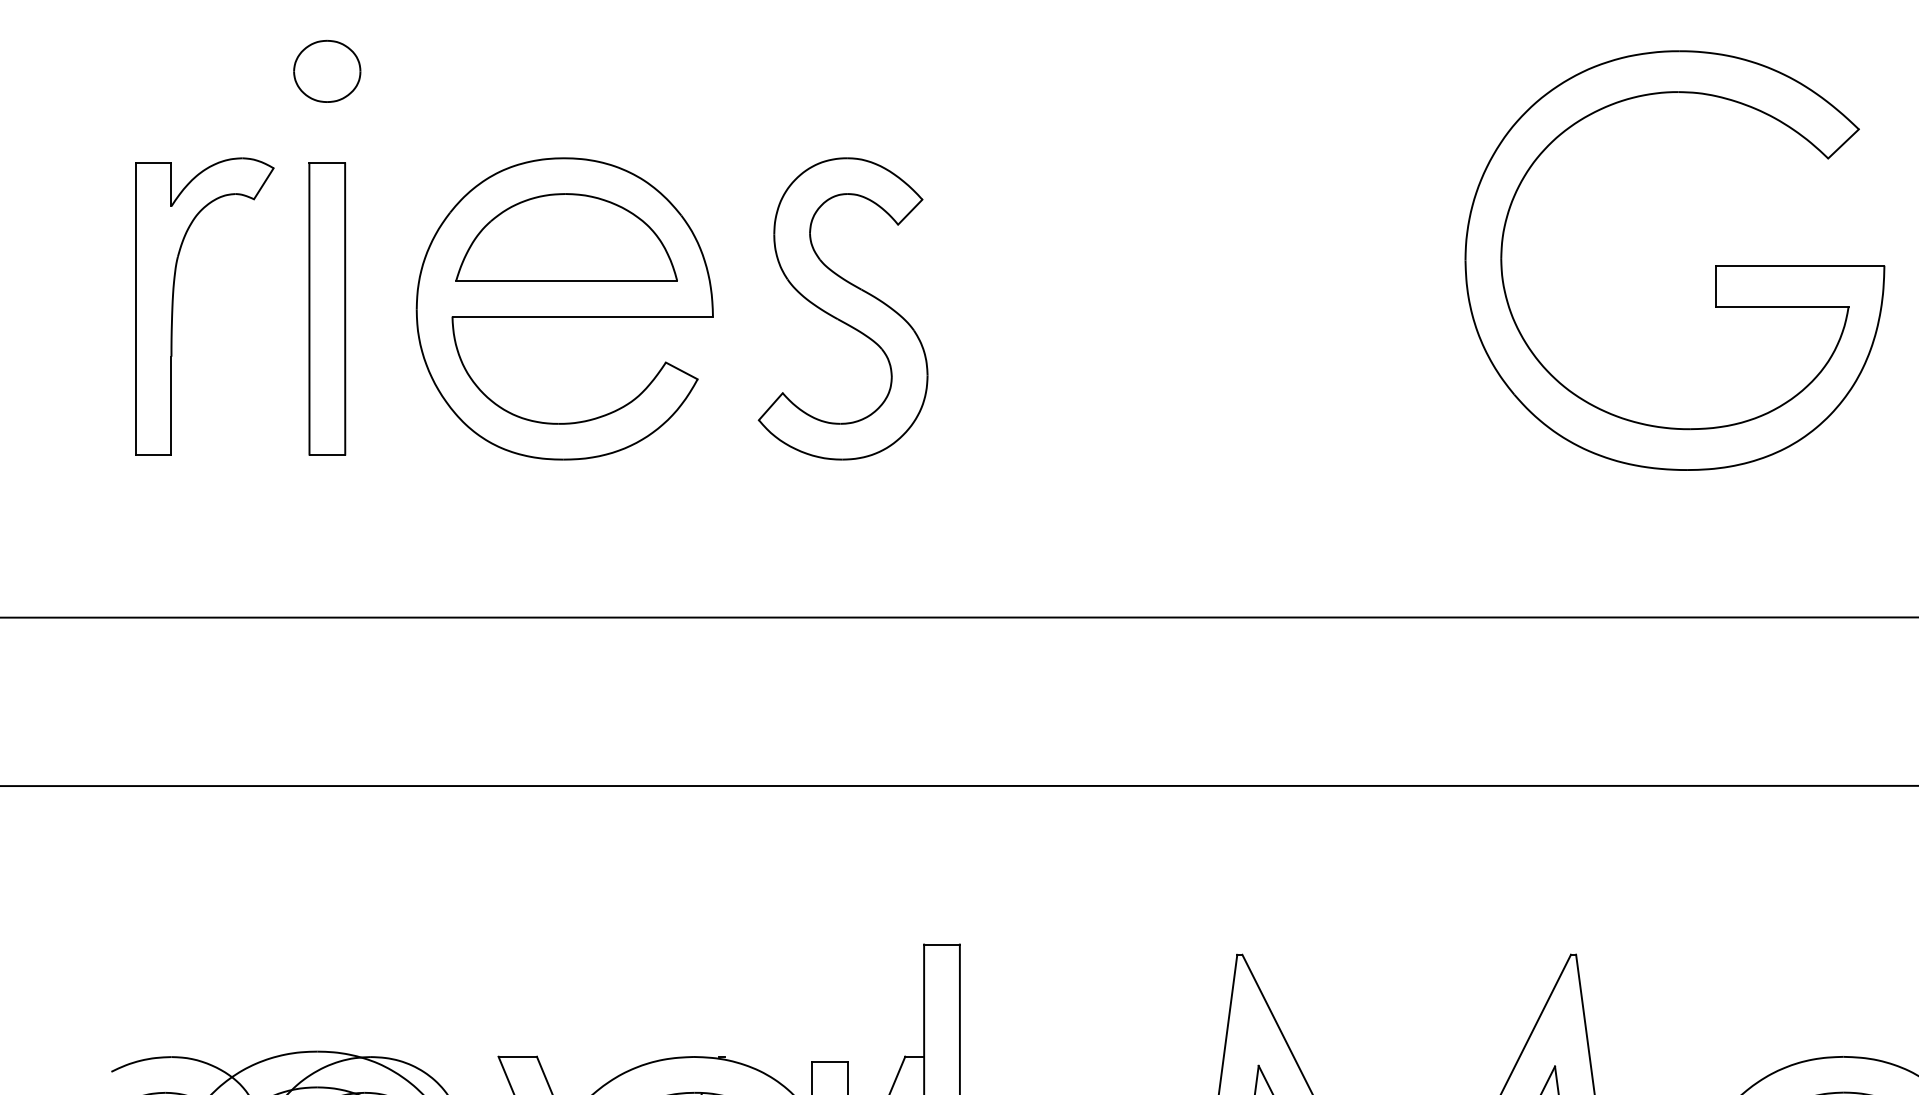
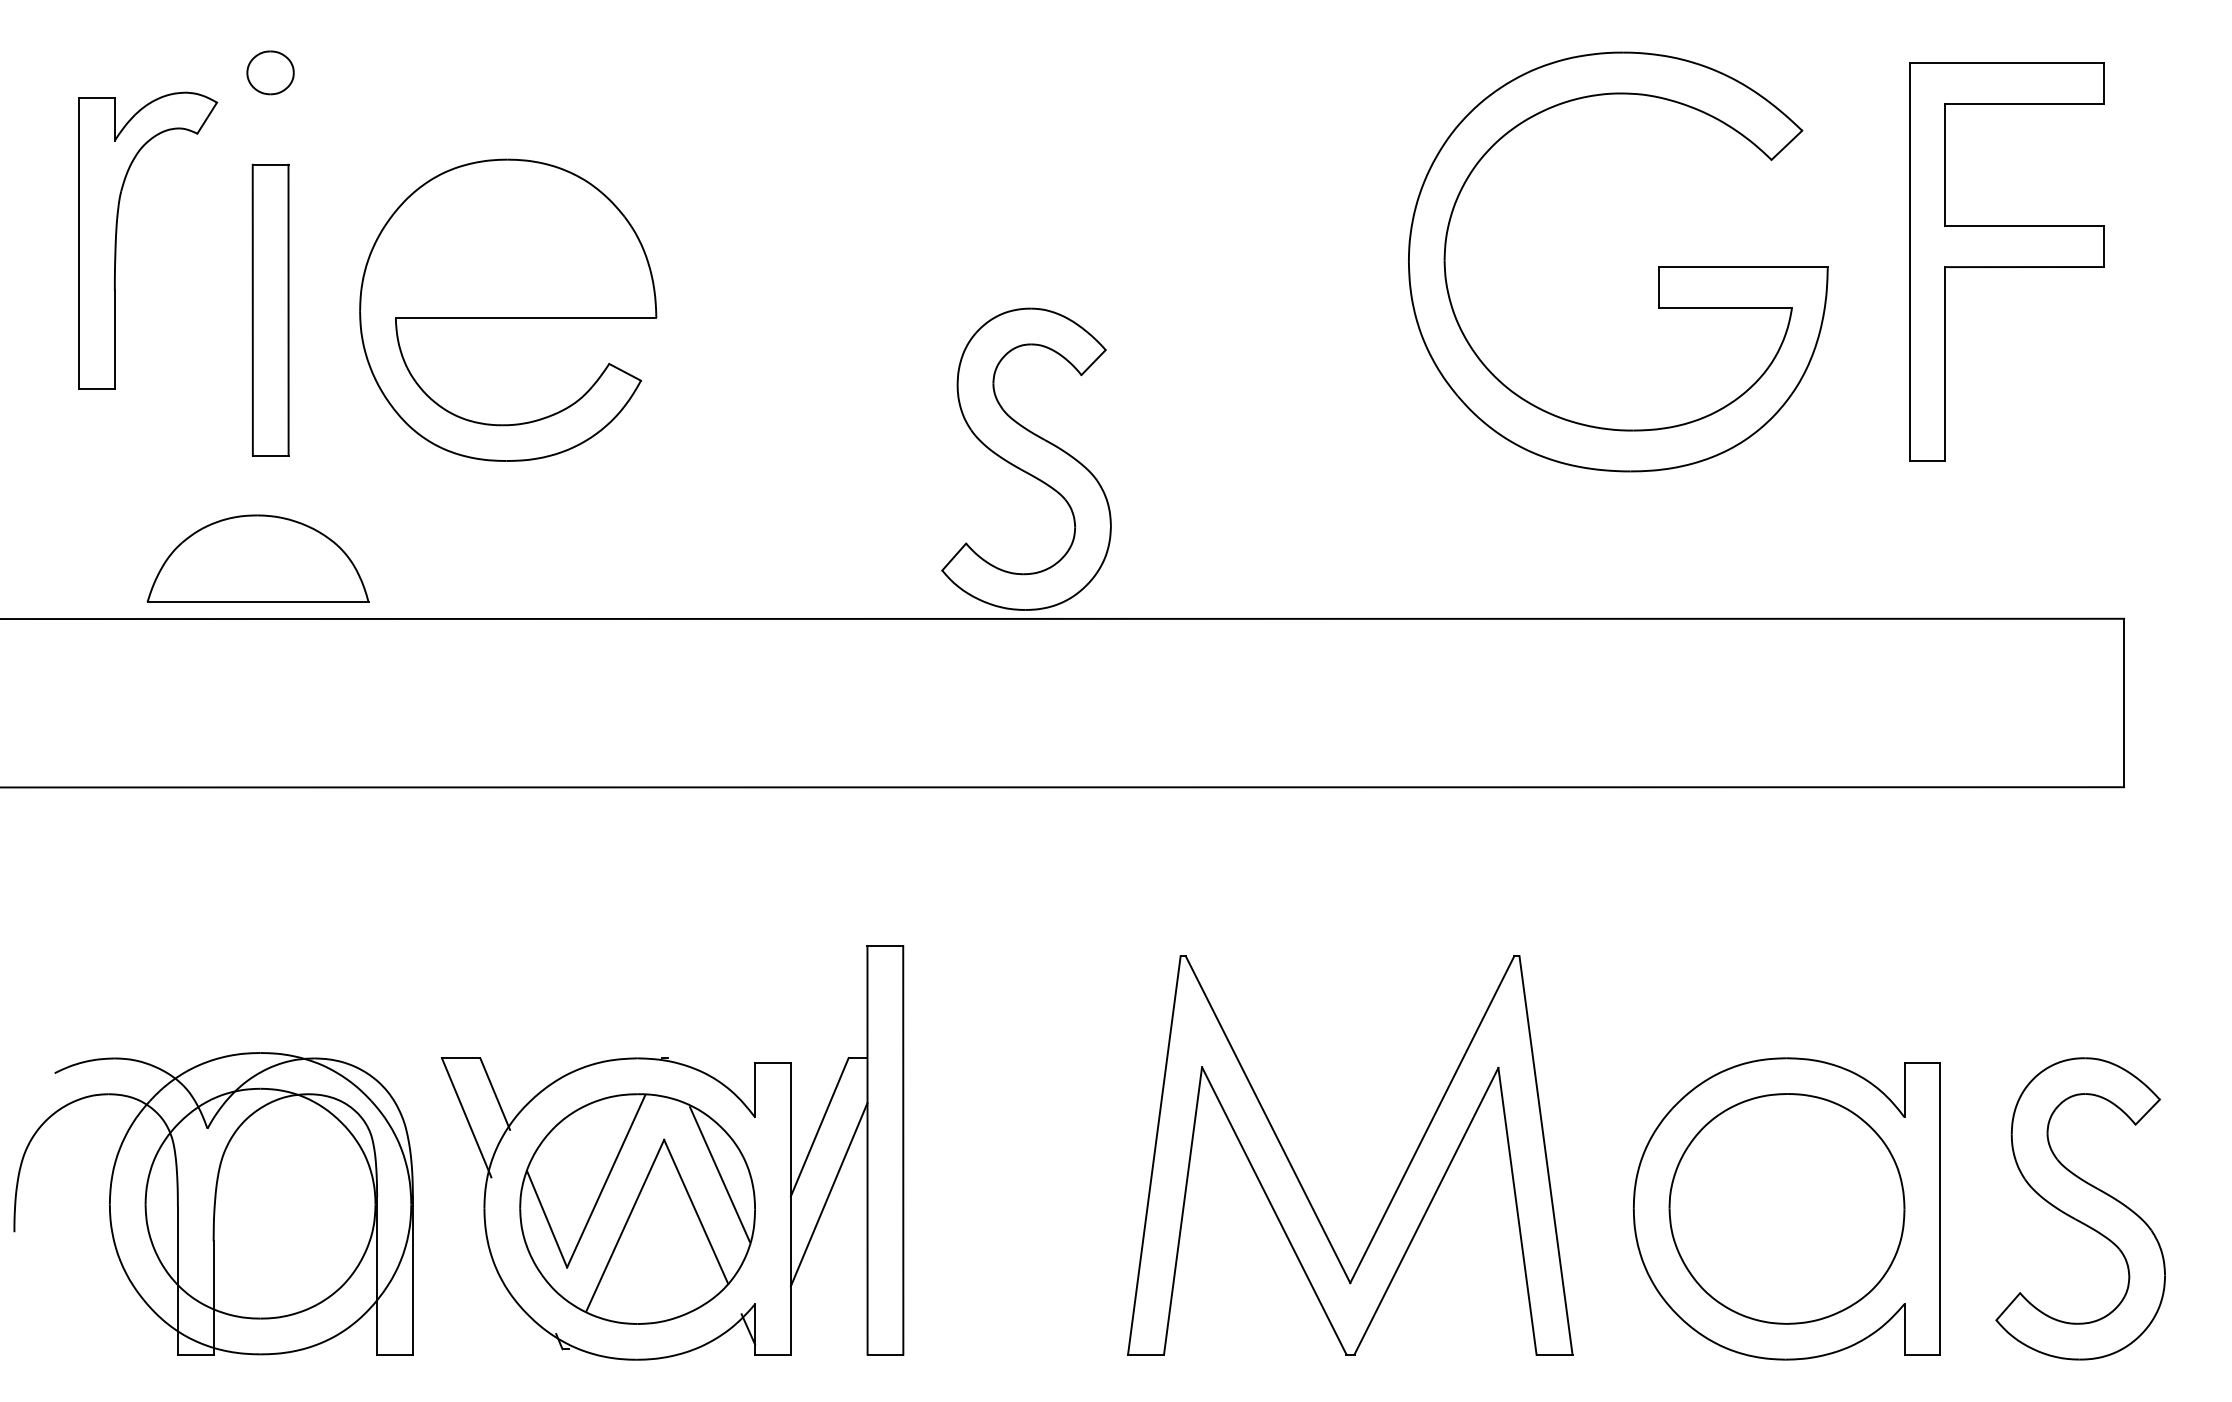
part: (327, 71) -> (270, 72), size x0.7
part: (566, 237) -> (257, 558), moved
part: (174, 299) -> (117, 233), moved
part: (843, 308) -> (1026, 458), moved

